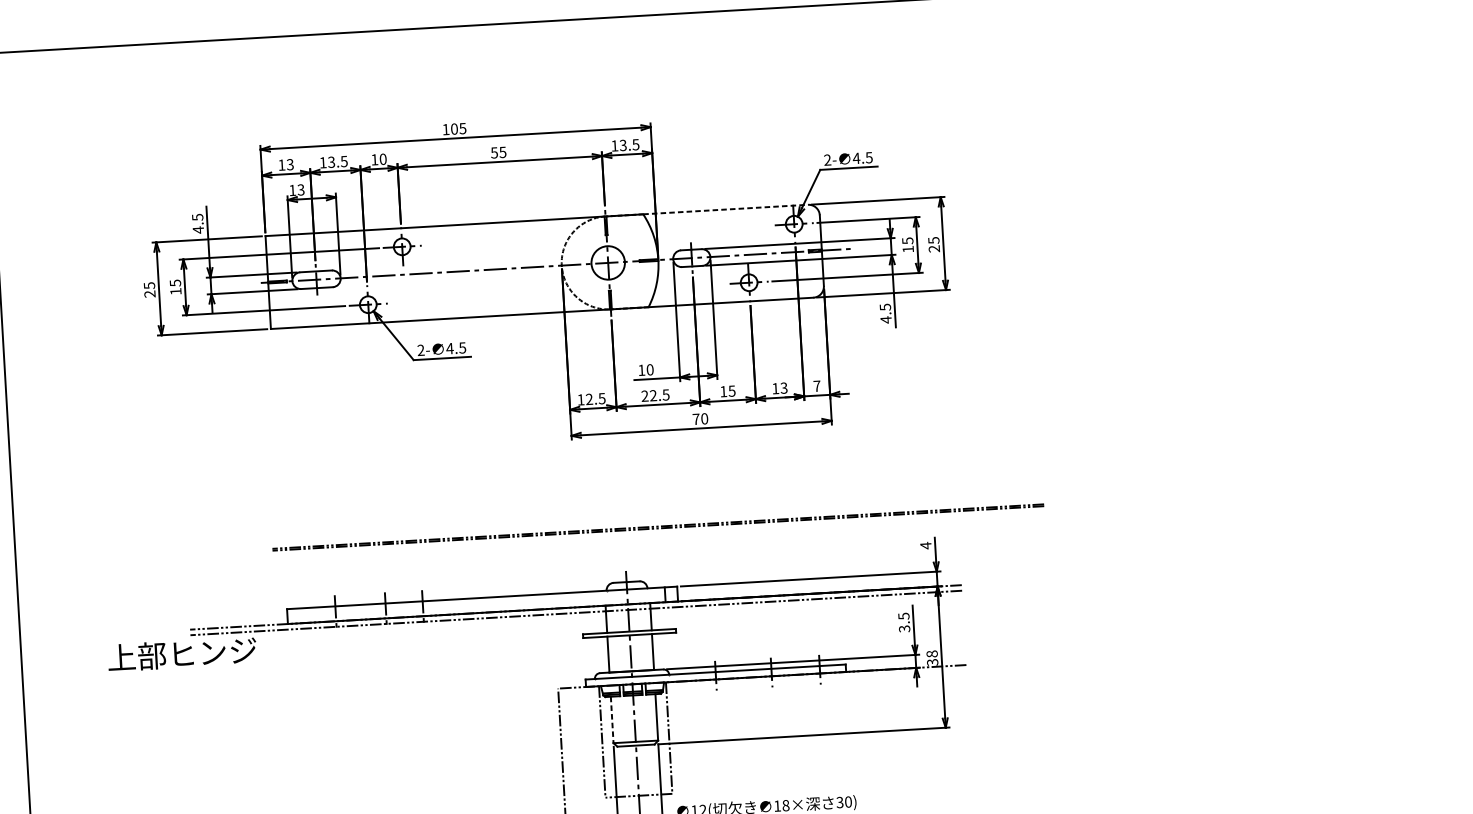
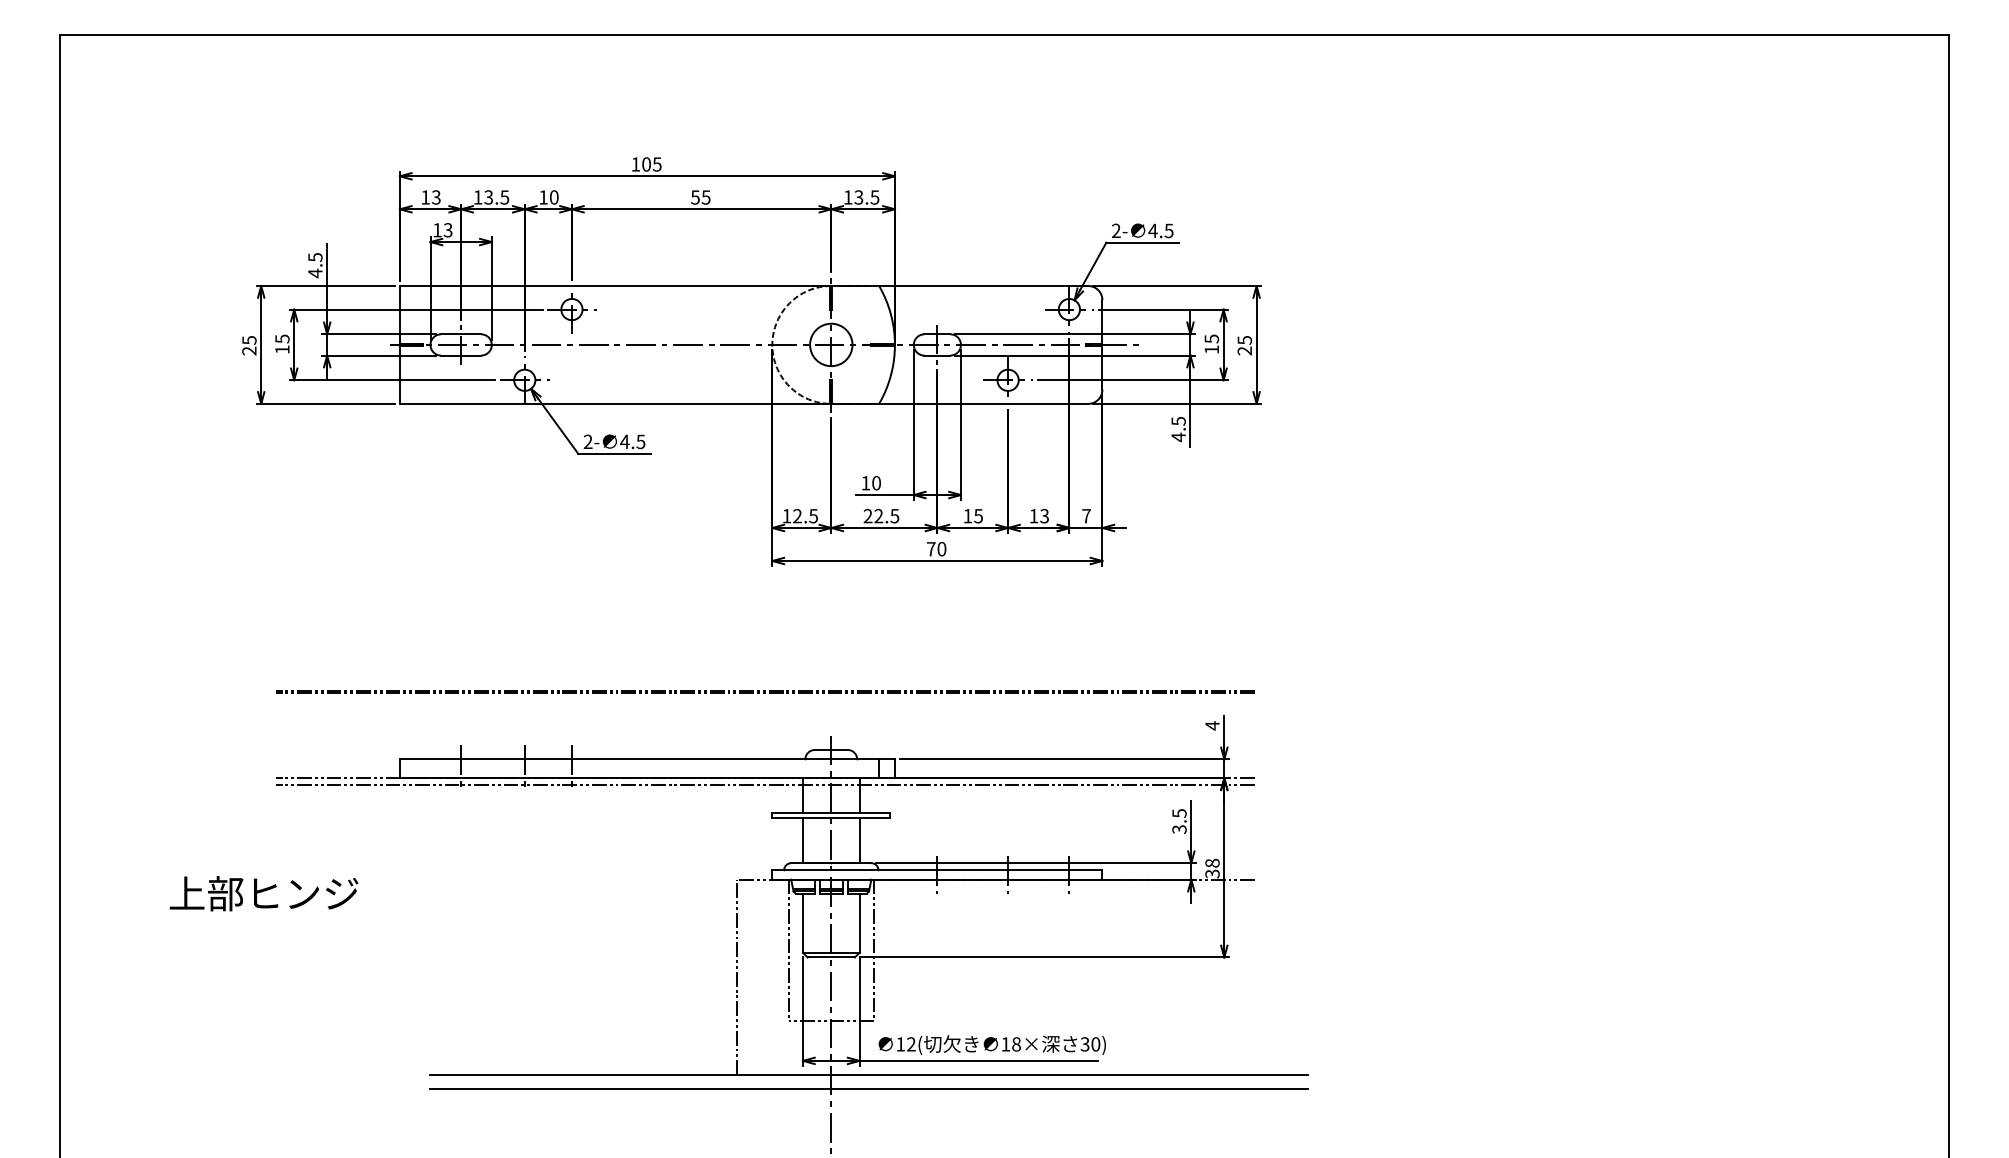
line: (725, 209) -> (983, 286), dashed -> solid
line: (658, 526) -> (765, 691), moved
text: (181, 654) -> (263, 893), moved
line: (612, 720) -> (803, 923), dashed -> solid

